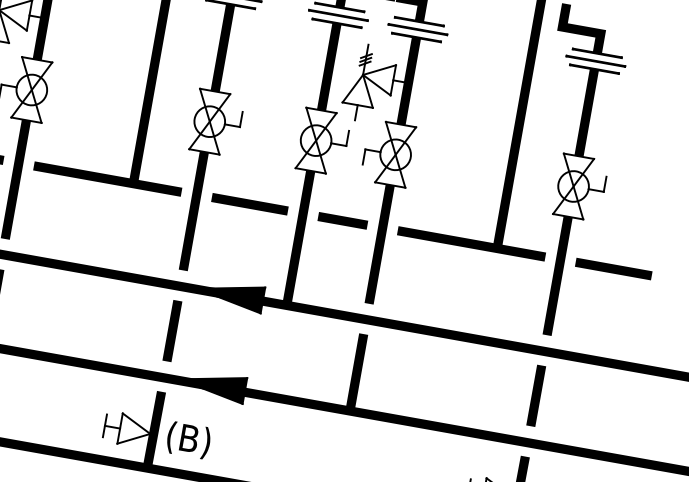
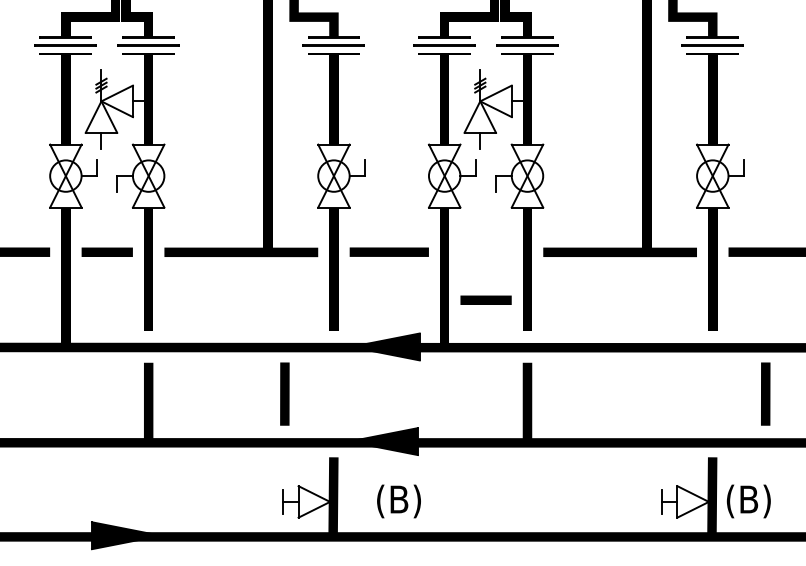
line: (342, 220) -> (485, 299), moved
line: (172, 330) -> (284, 393), moved
line: (536, 395) -> (765, 393), moved
text: (188, 440) -> (398, 501), moved

